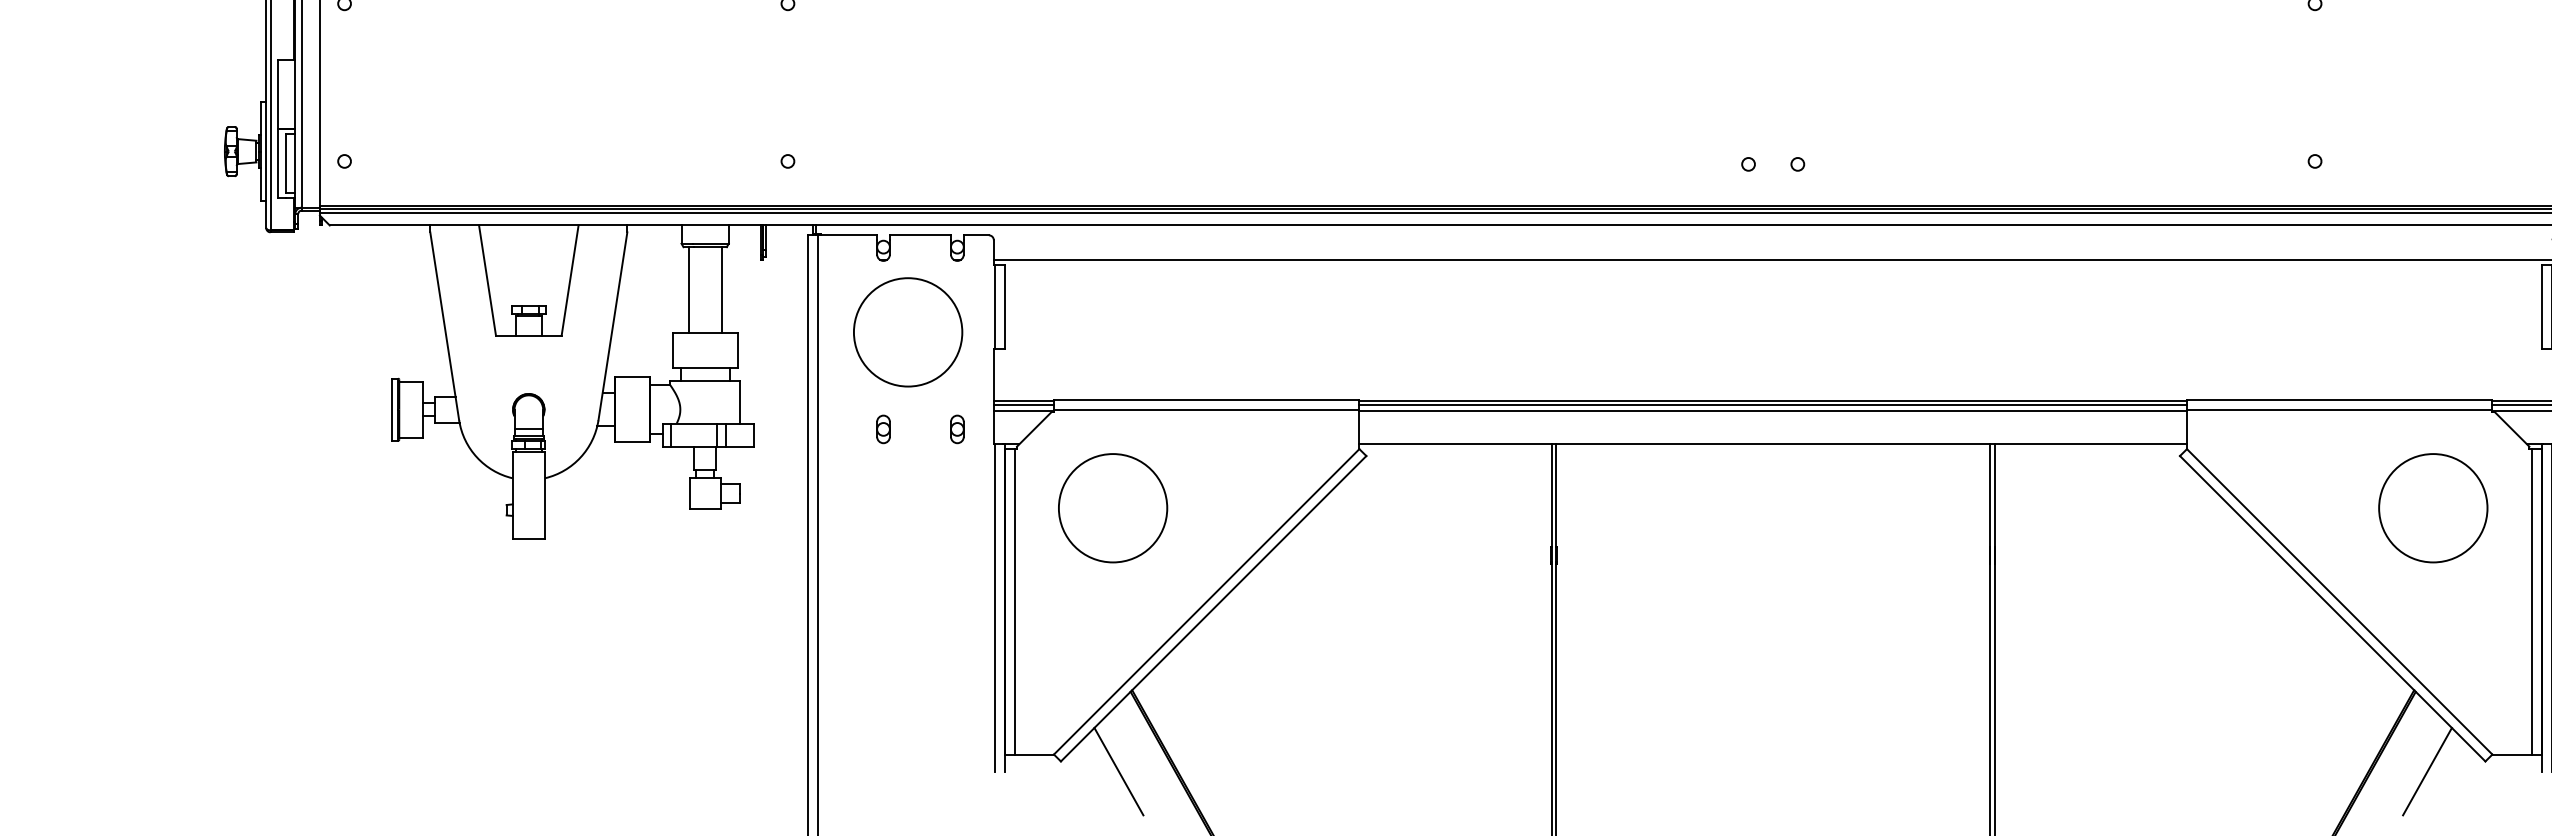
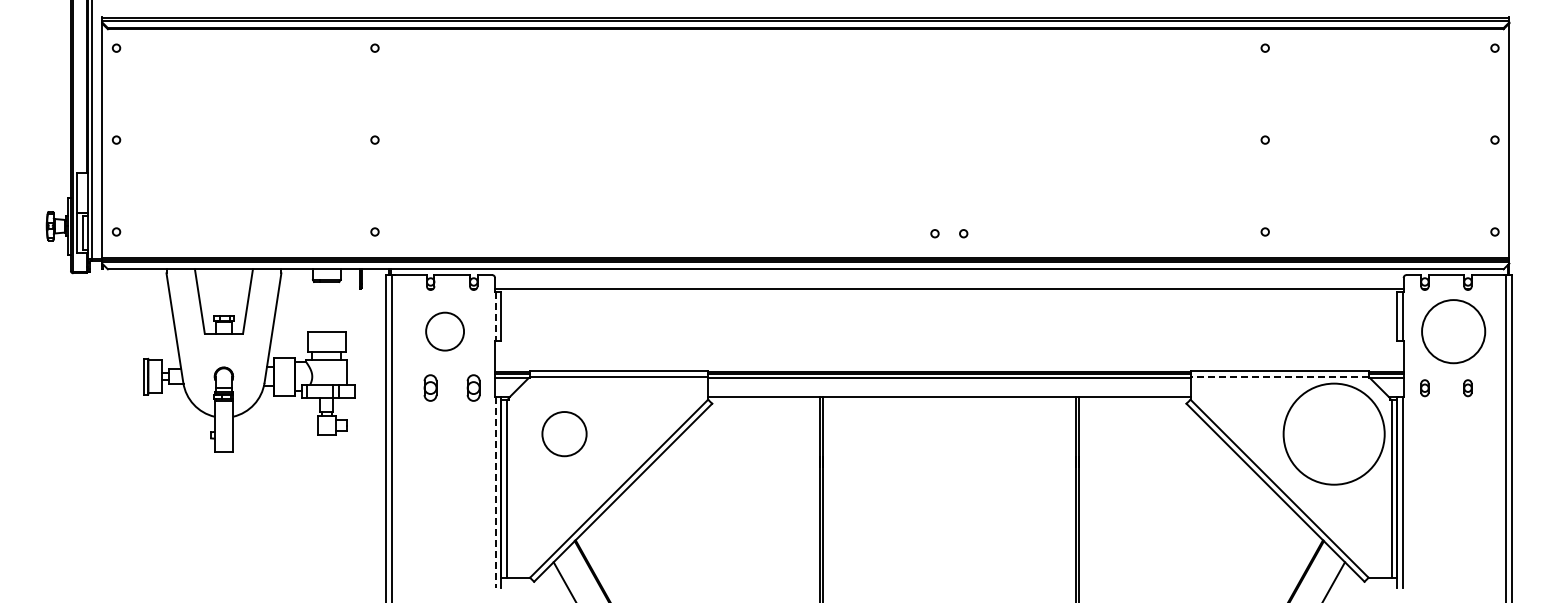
line: (689, 289) -> (317, 306), removed
line: (721, 289) -> (336, 306), removed
line: (994, 308) -> (495, 317), solid -> dashed
circle: (907, 332) -> (444, 331), size x0.6
line: (2339, 409) -> (1279, 376), solid -> dashed
part: (883, 429) -> (430, 388), size x1.6
part: (956, 429) -> (473, 388), size x1.6
circle: (1113, 507) -> (564, 433), size x0.7
circle: (2432, 507) -> (1333, 433), size x1.6
line: (994, 608) -> (495, 492), solid -> dashed

